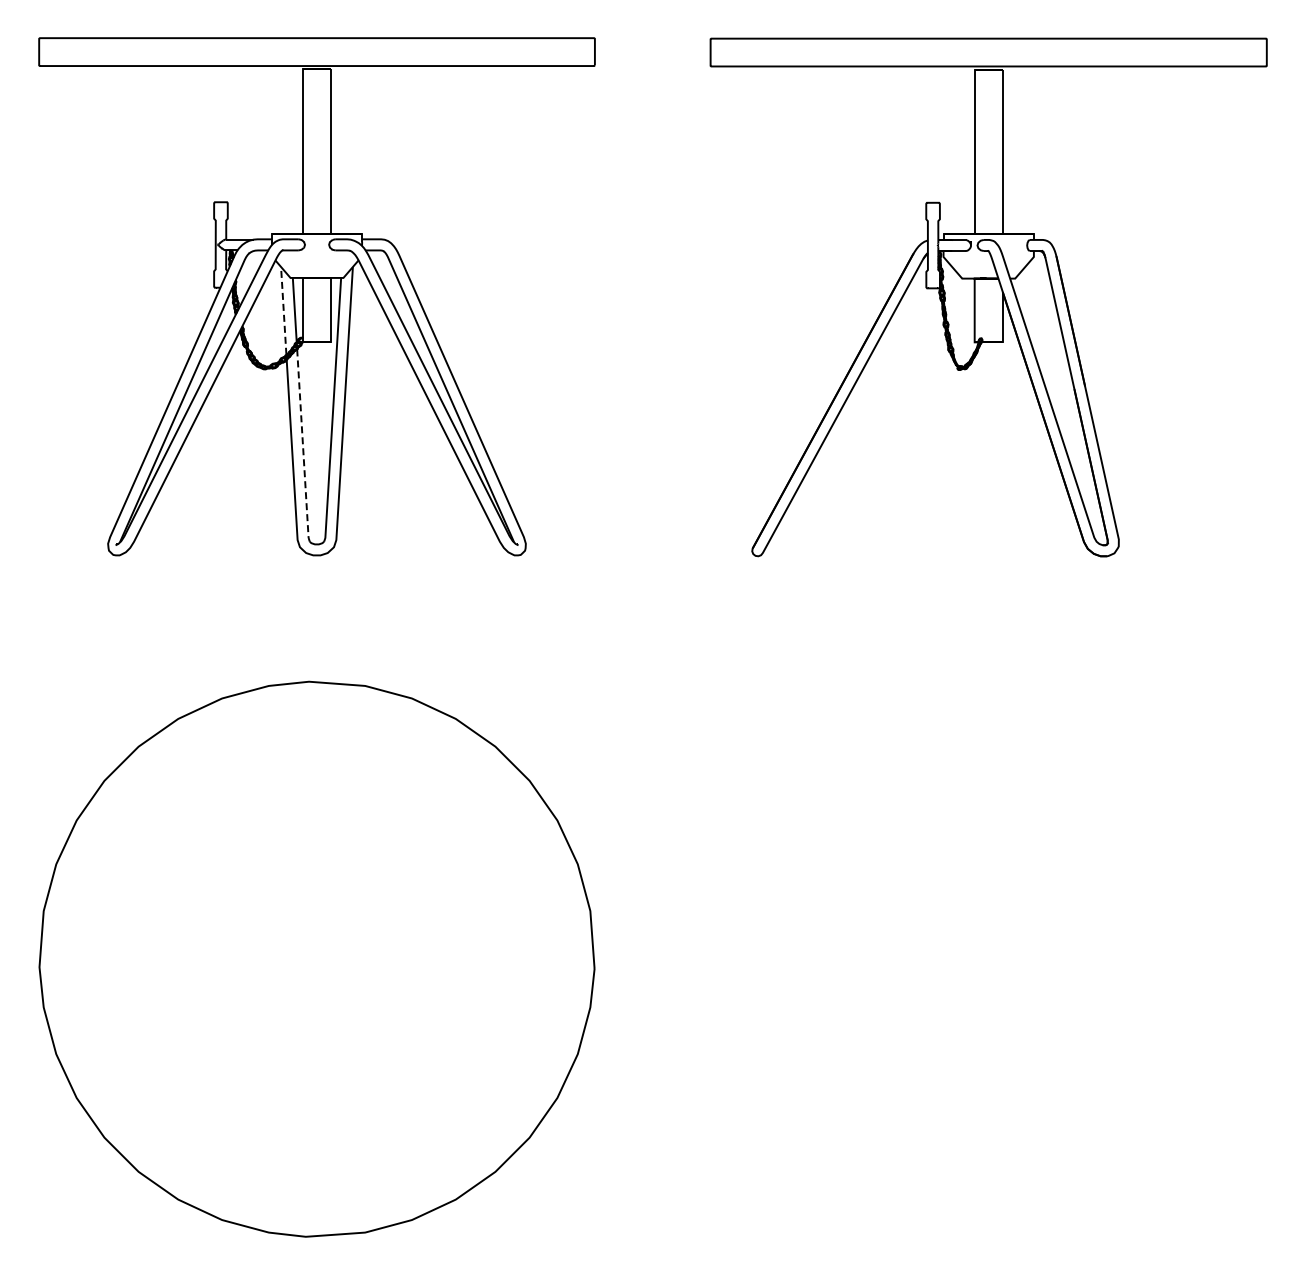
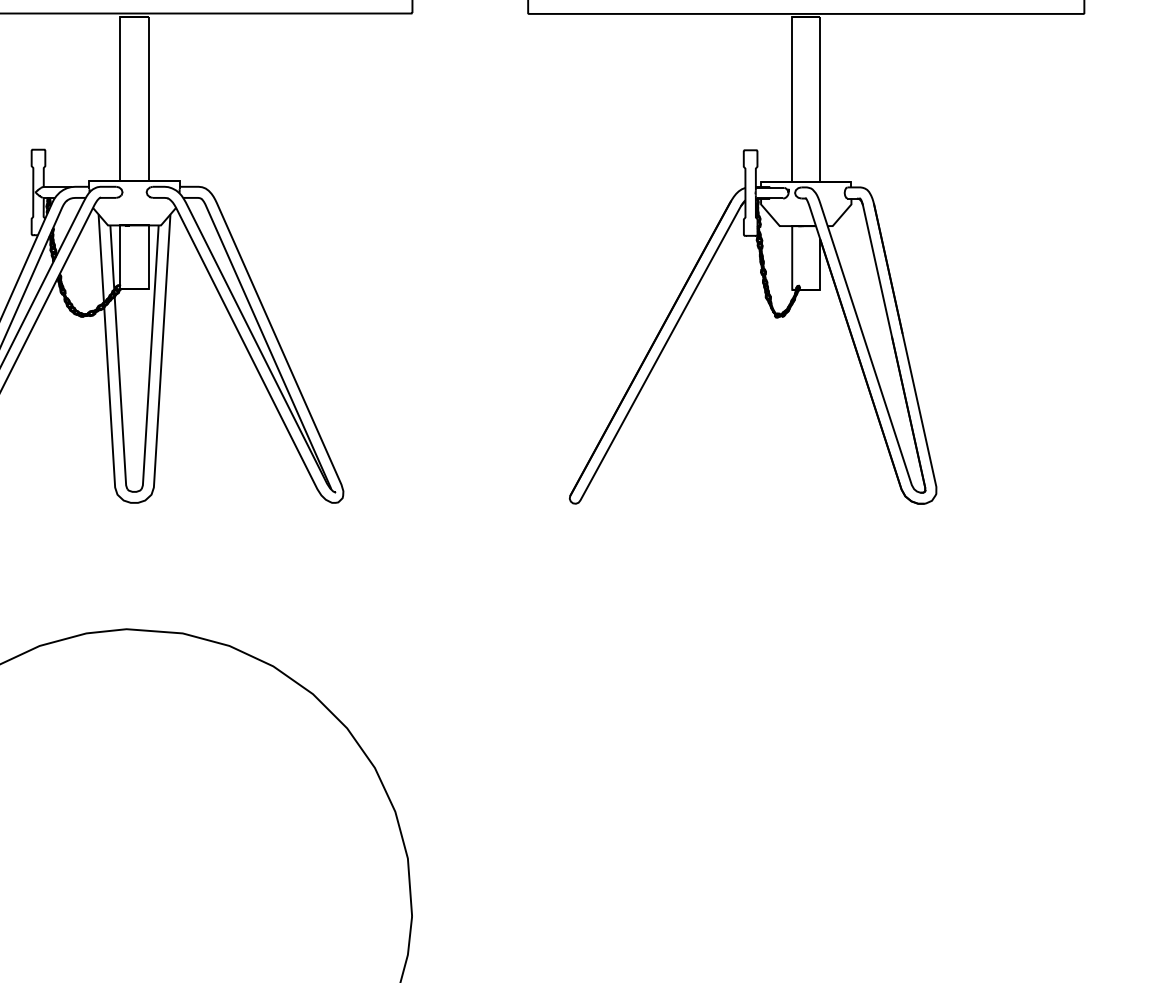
line: (283, 310) -> (101, 257), dashed -> solid
line: (303, 446) -> (121, 393), dashed -> solid

